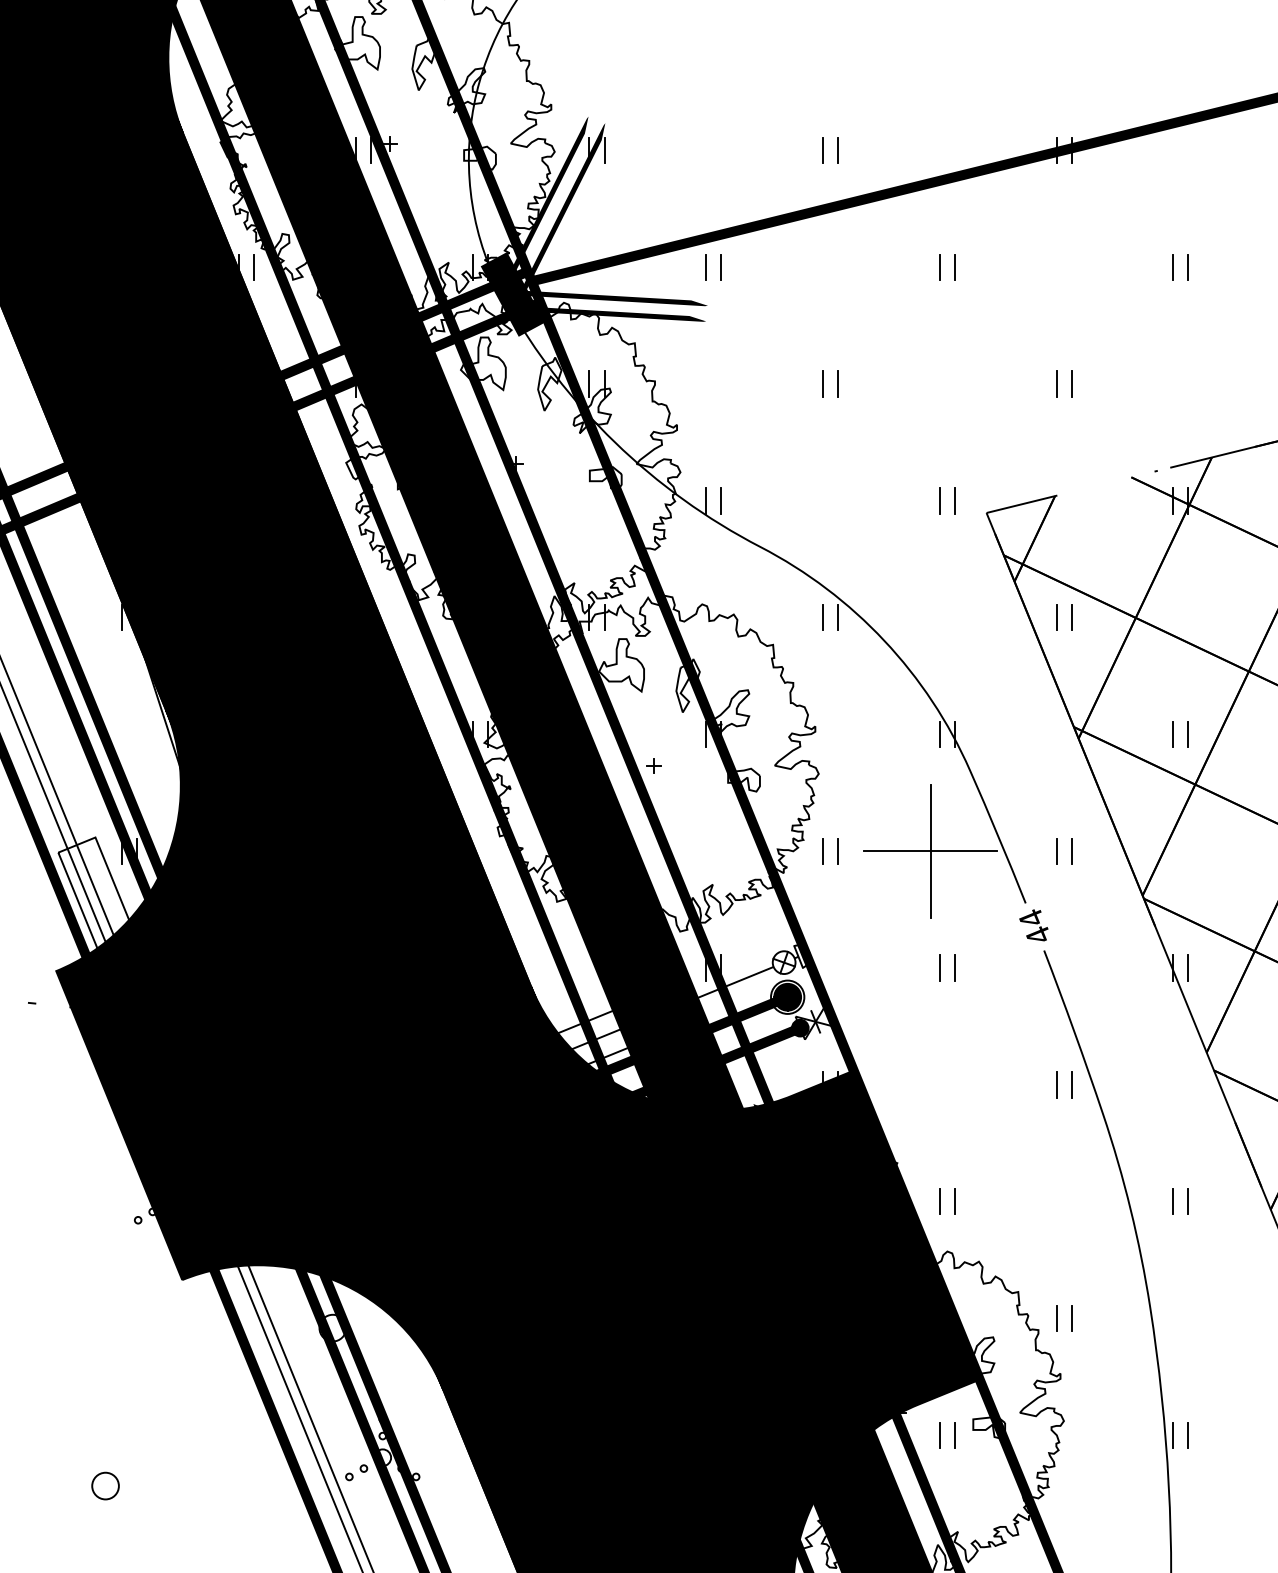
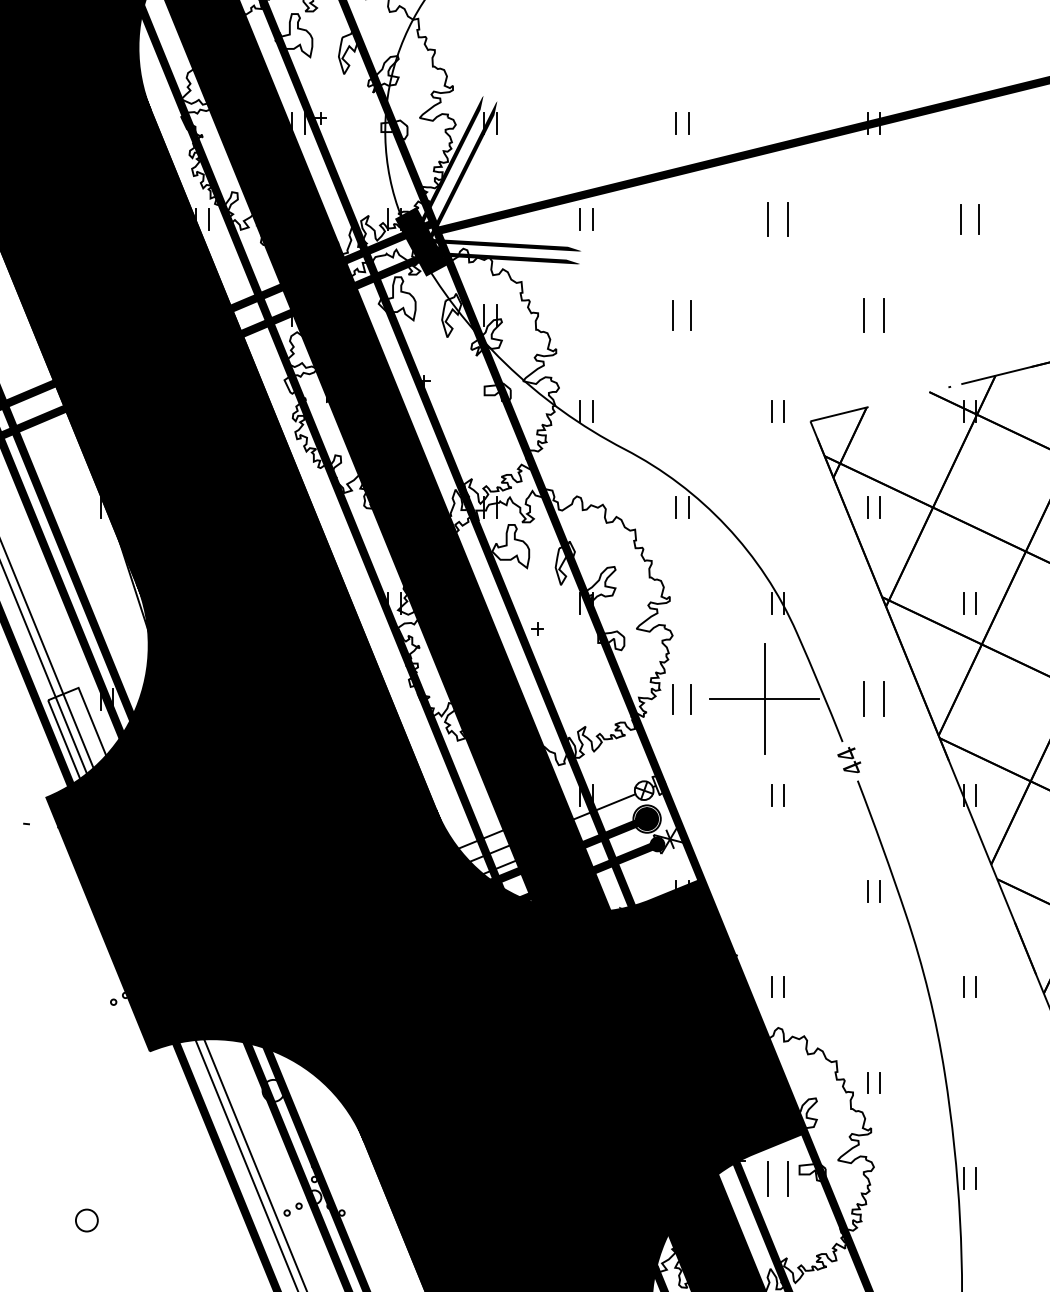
part: (946, 267) -> (777, 219), size x1.6
part: (1180, 267) -> (969, 219), size x1.4
part: (830, 384) -> (682, 315), size x1.4
part: (1063, 384) -> (873, 315), size x1.6
part: (830, 851) -> (682, 699), size x1.4
part: (1063, 851) -> (873, 699), size x1.6
part: (946, 1434) -> (777, 1178), size x1.6

